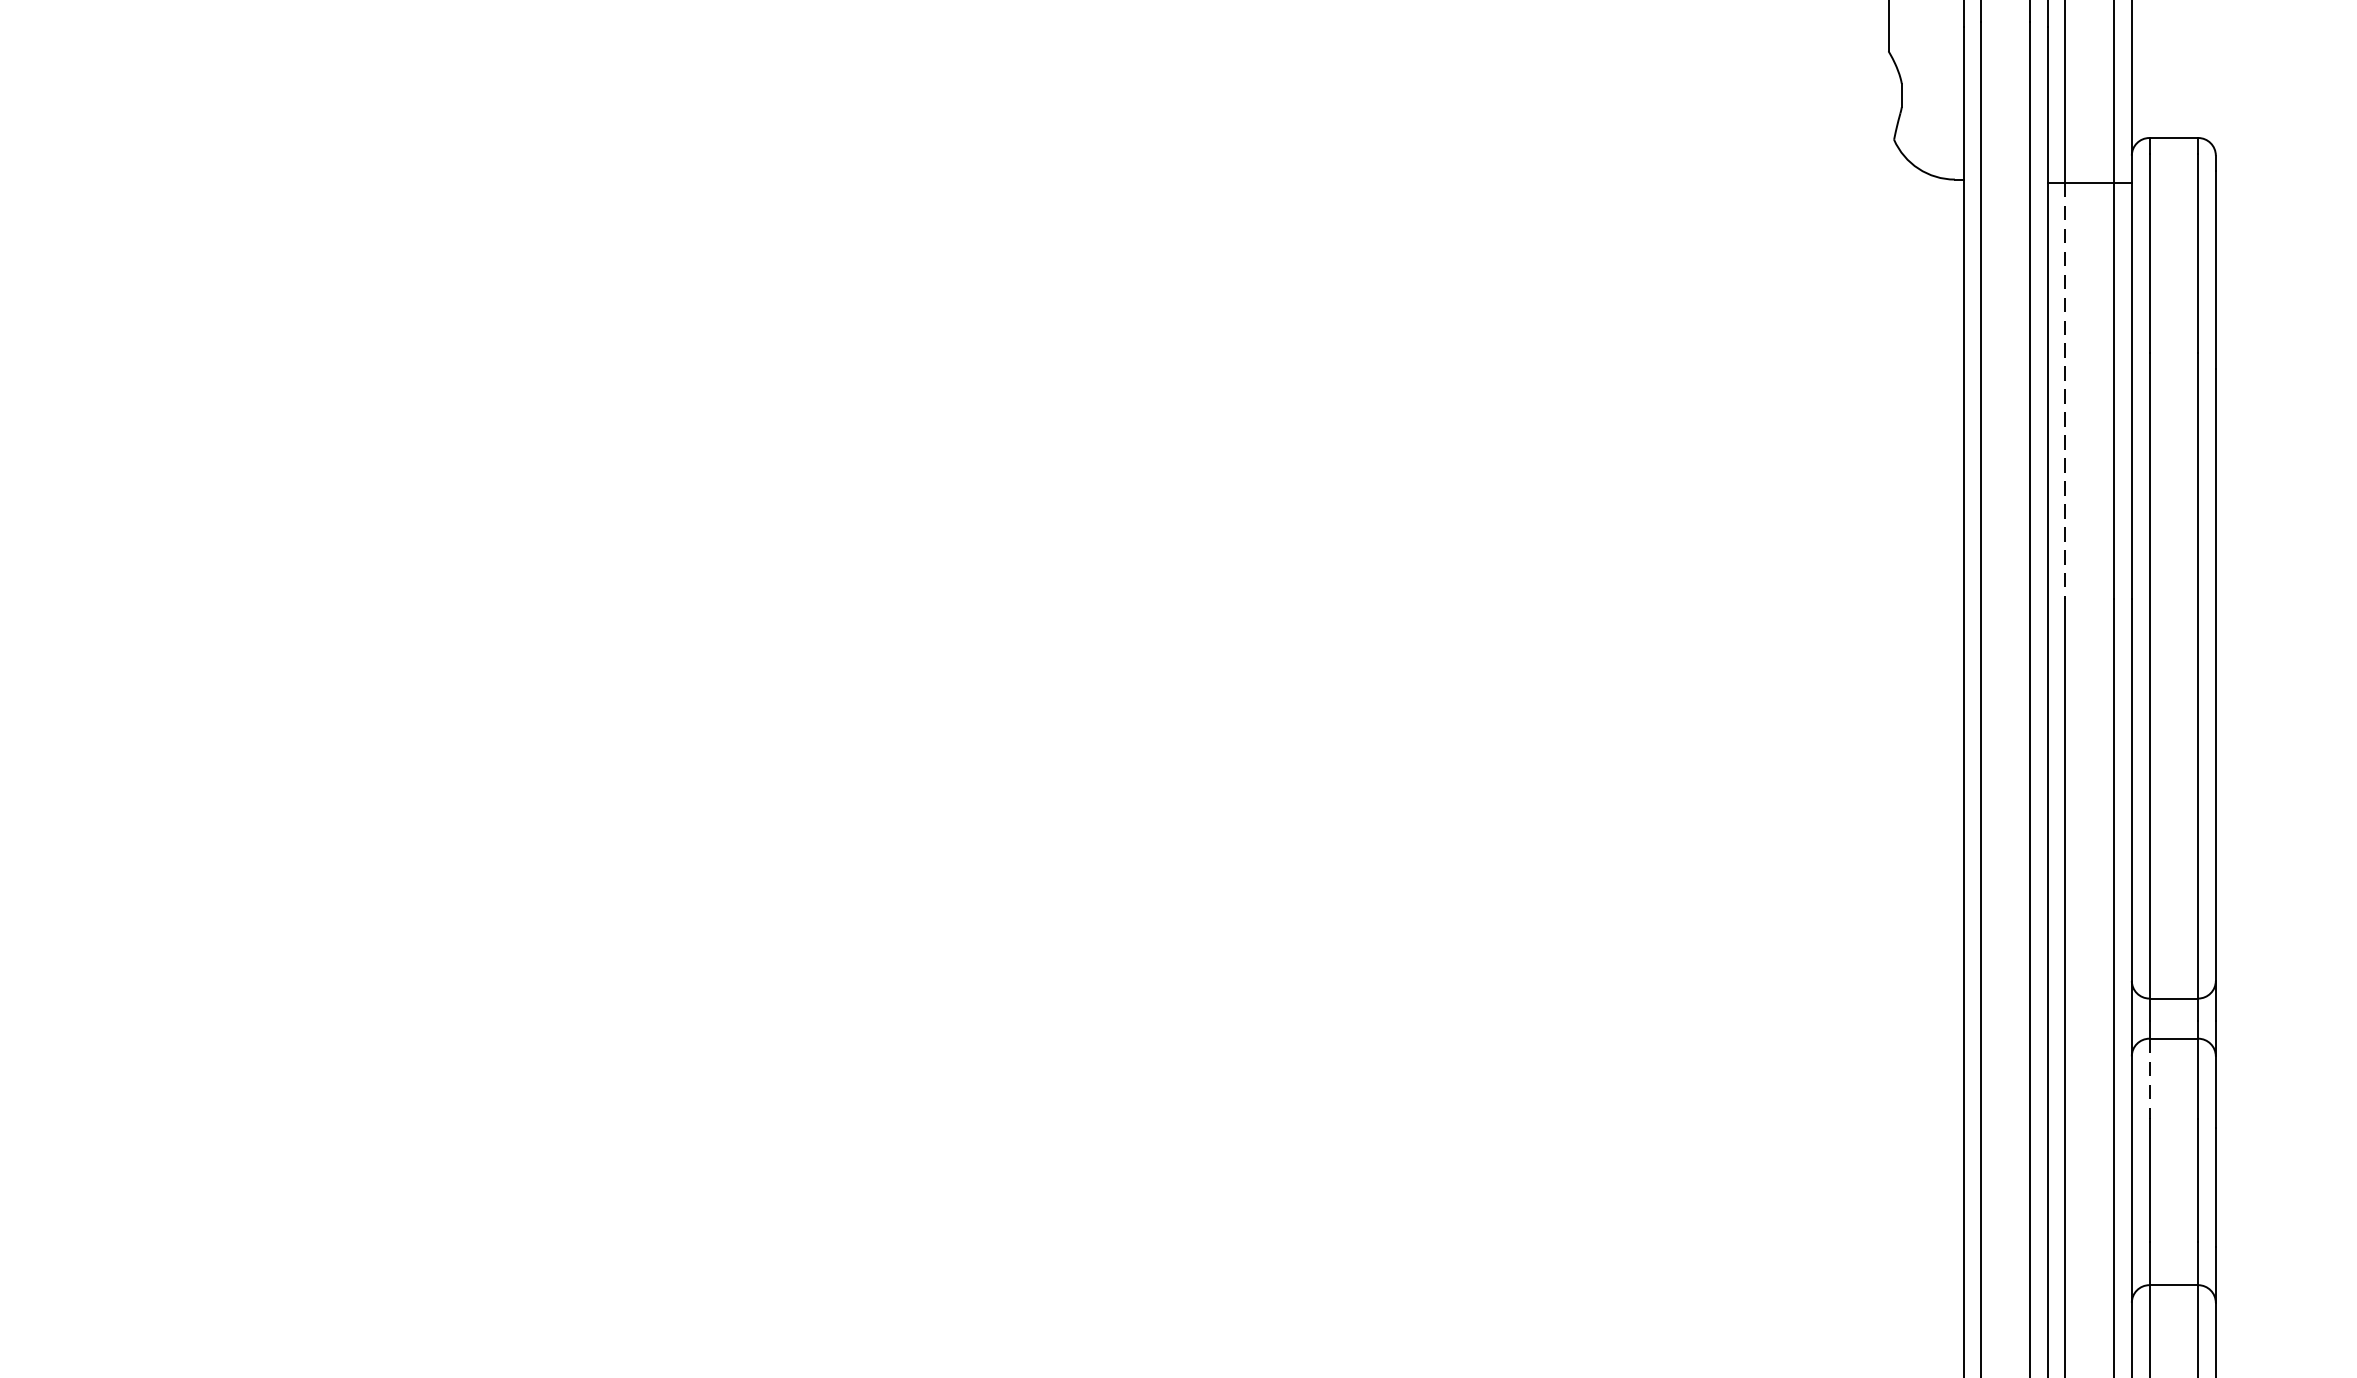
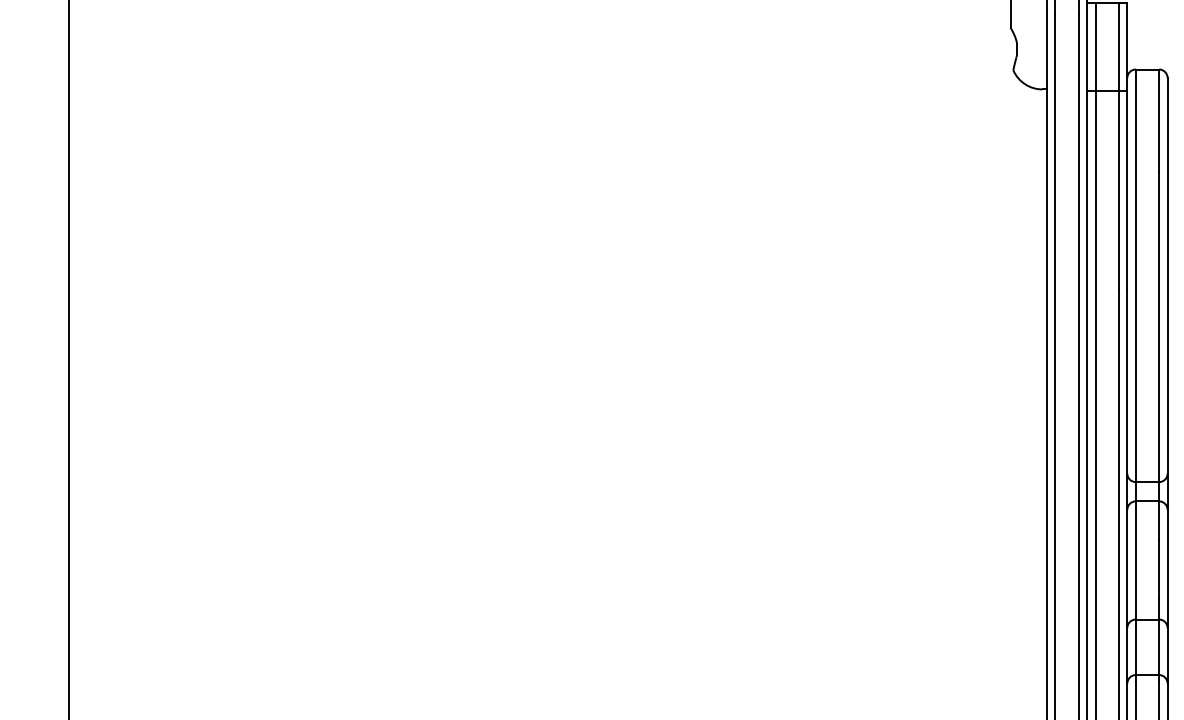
line: (2065, 390) -> (1095, 190), dashed -> solid
line: (2148, 1080) -> (1135, 521), dashed -> solid

